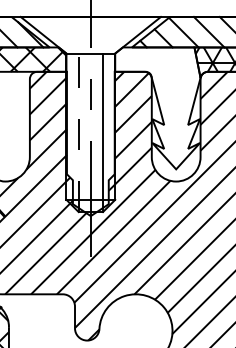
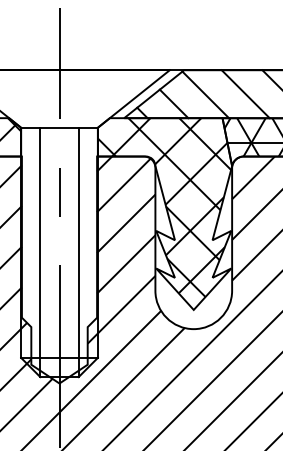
hatch: (157, 104) -> (164, 207), added
line: (78, 132) -> (40, 251), dashed -> solid

